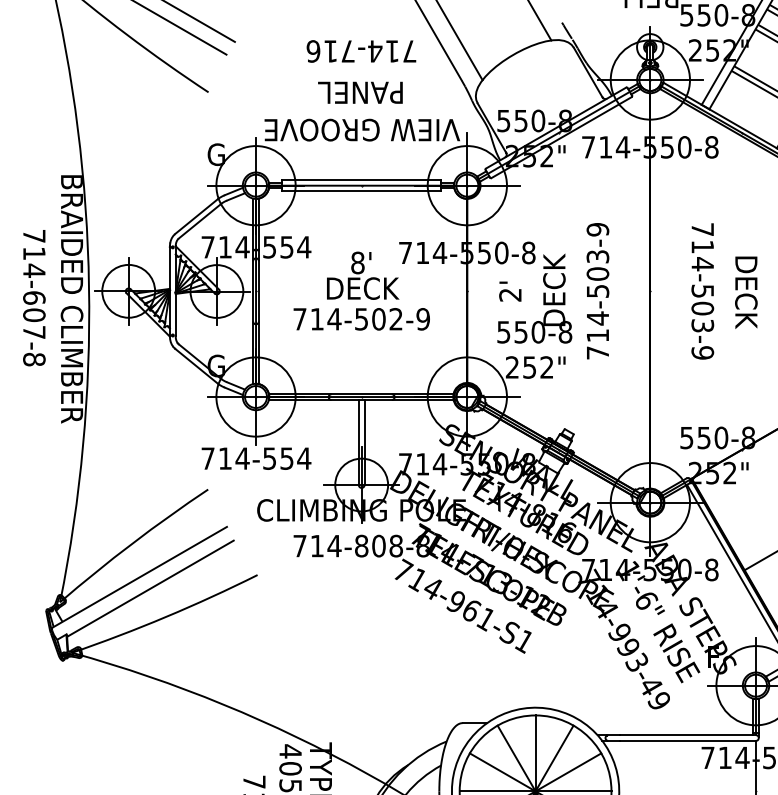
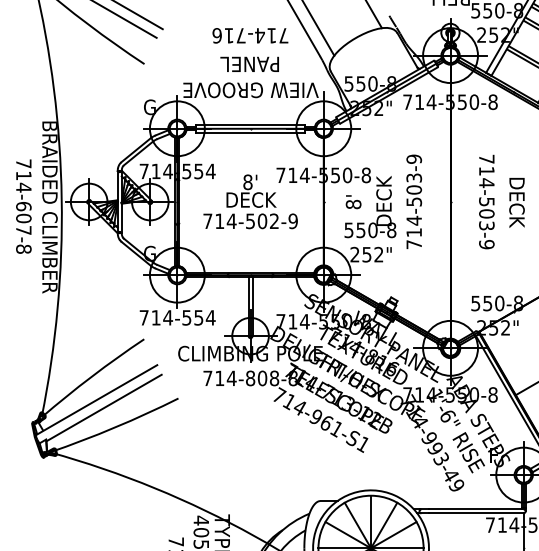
text: (510, 294) -> (353, 204), 2' -> 8'

